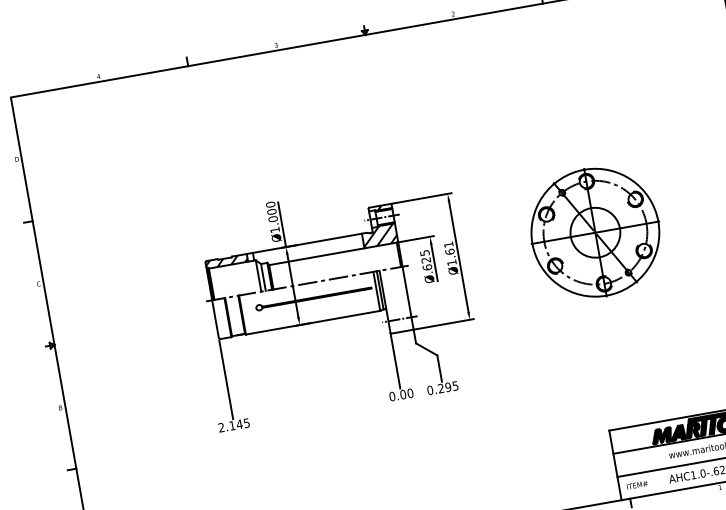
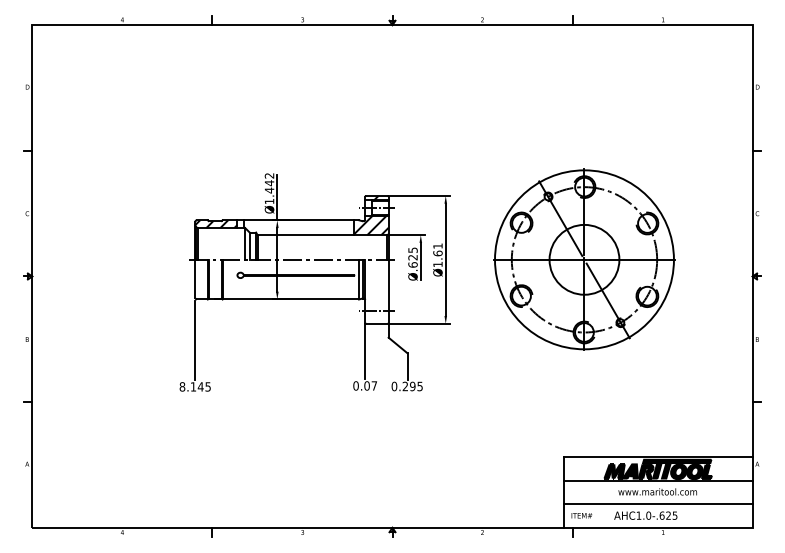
text: (271, 212) -> (269, 183), Ø1.000 -> Ø1.442
part: (595, 232) -> (584, 259), size x1.4
text: (410, 392) -> (374, 385), 0.00 -> 0.07
text: (221, 427) -> (182, 386), 2.145 -> 8.145

